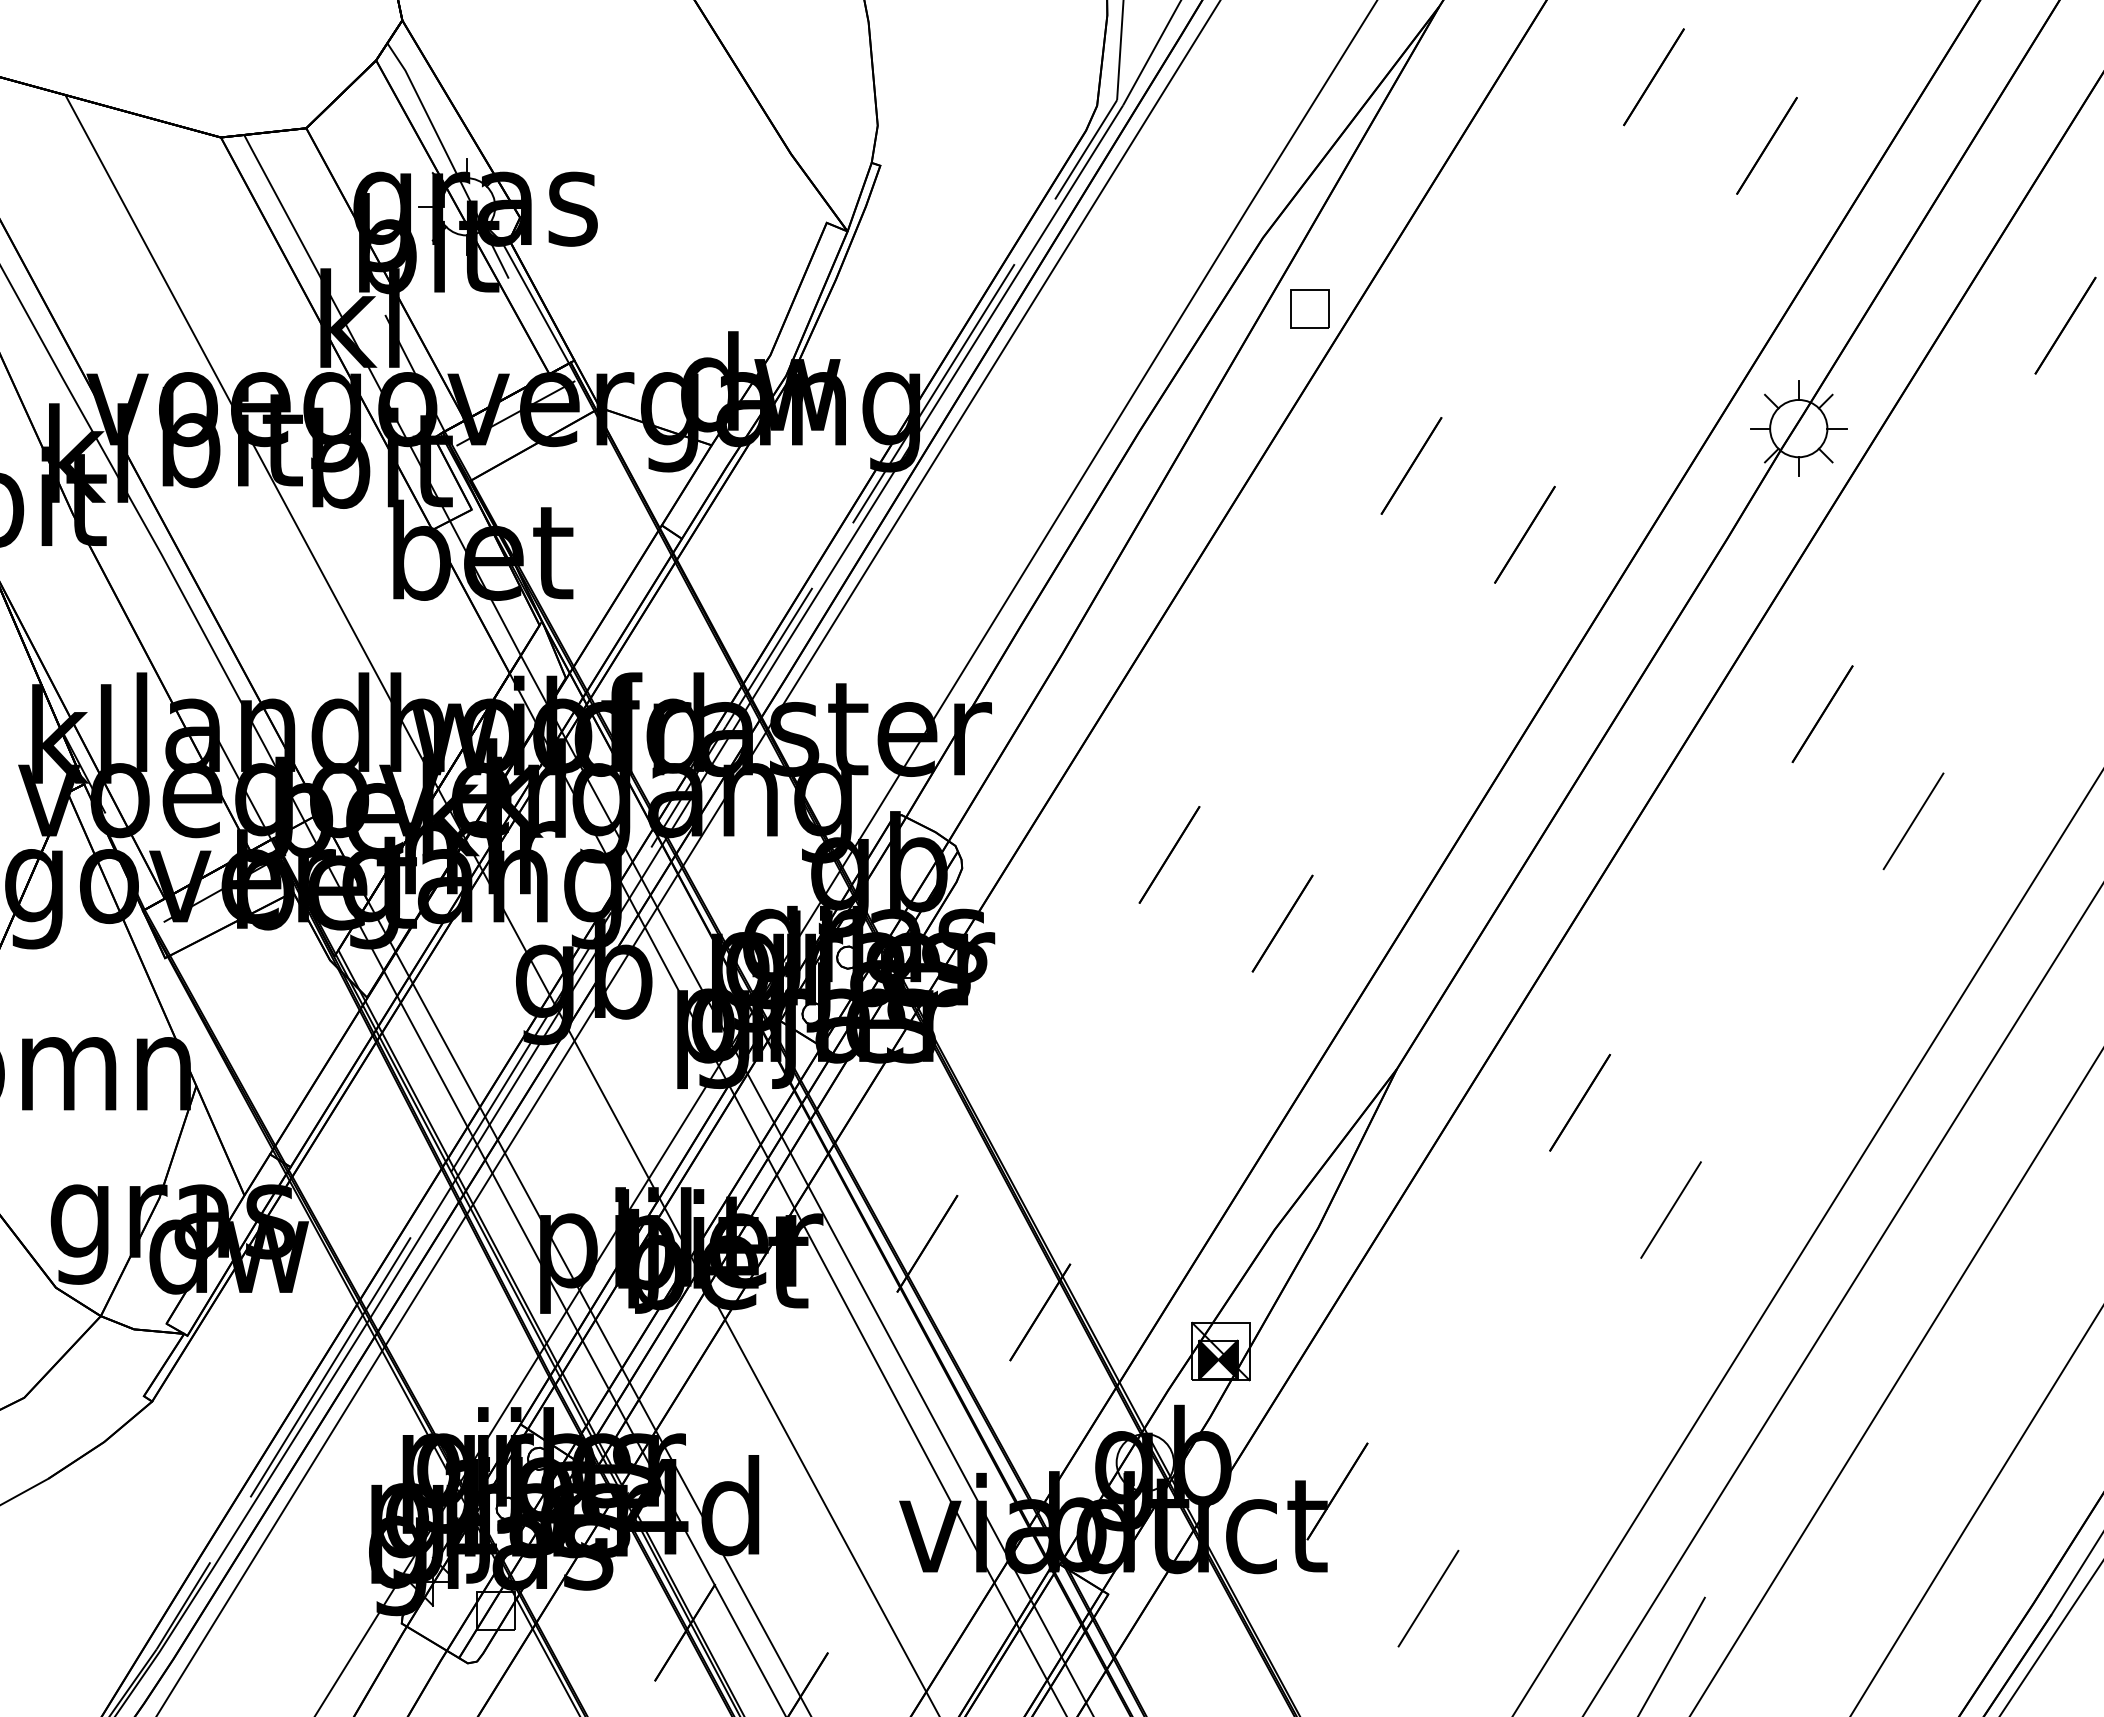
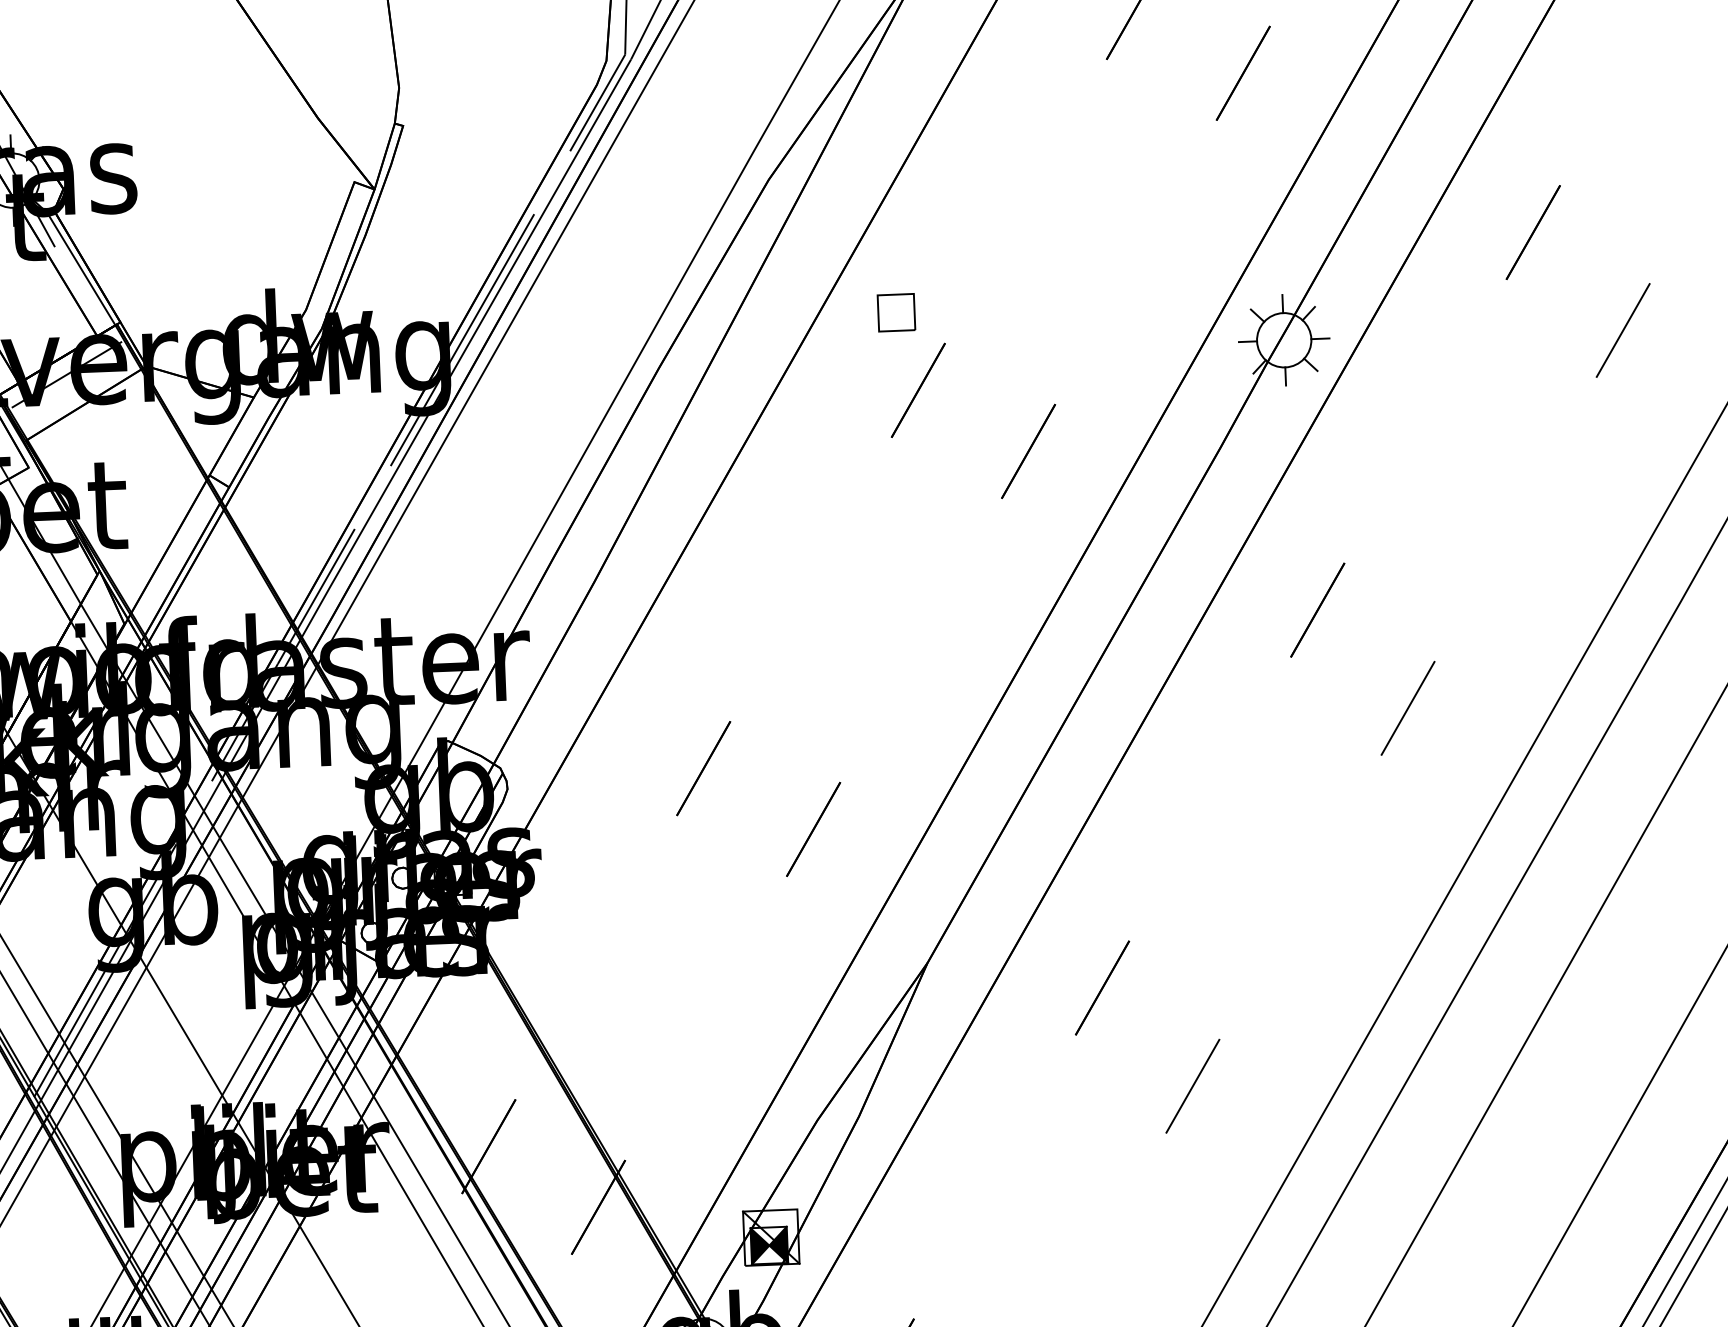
part: (1309, 308) -> (896, 312), moved

